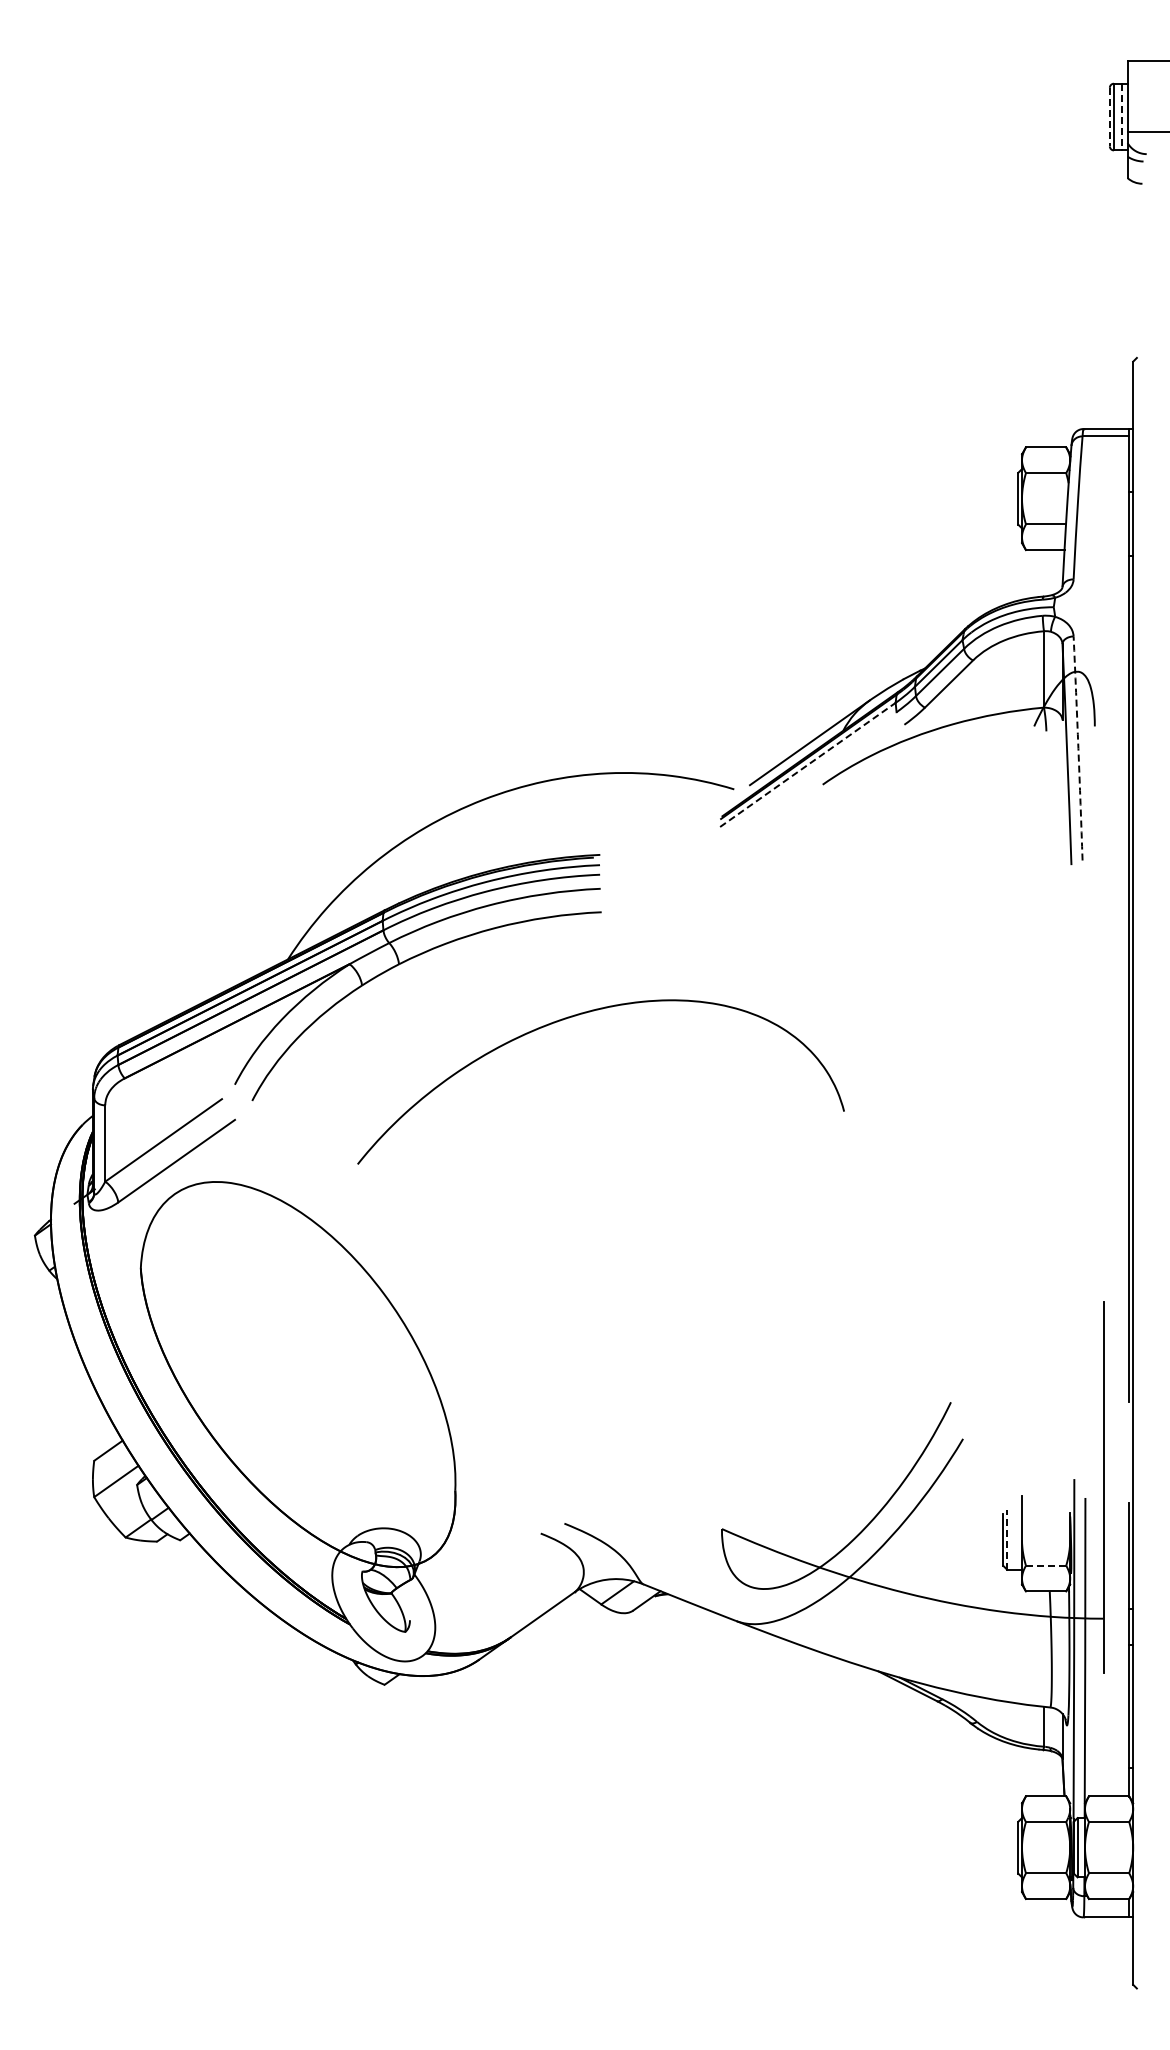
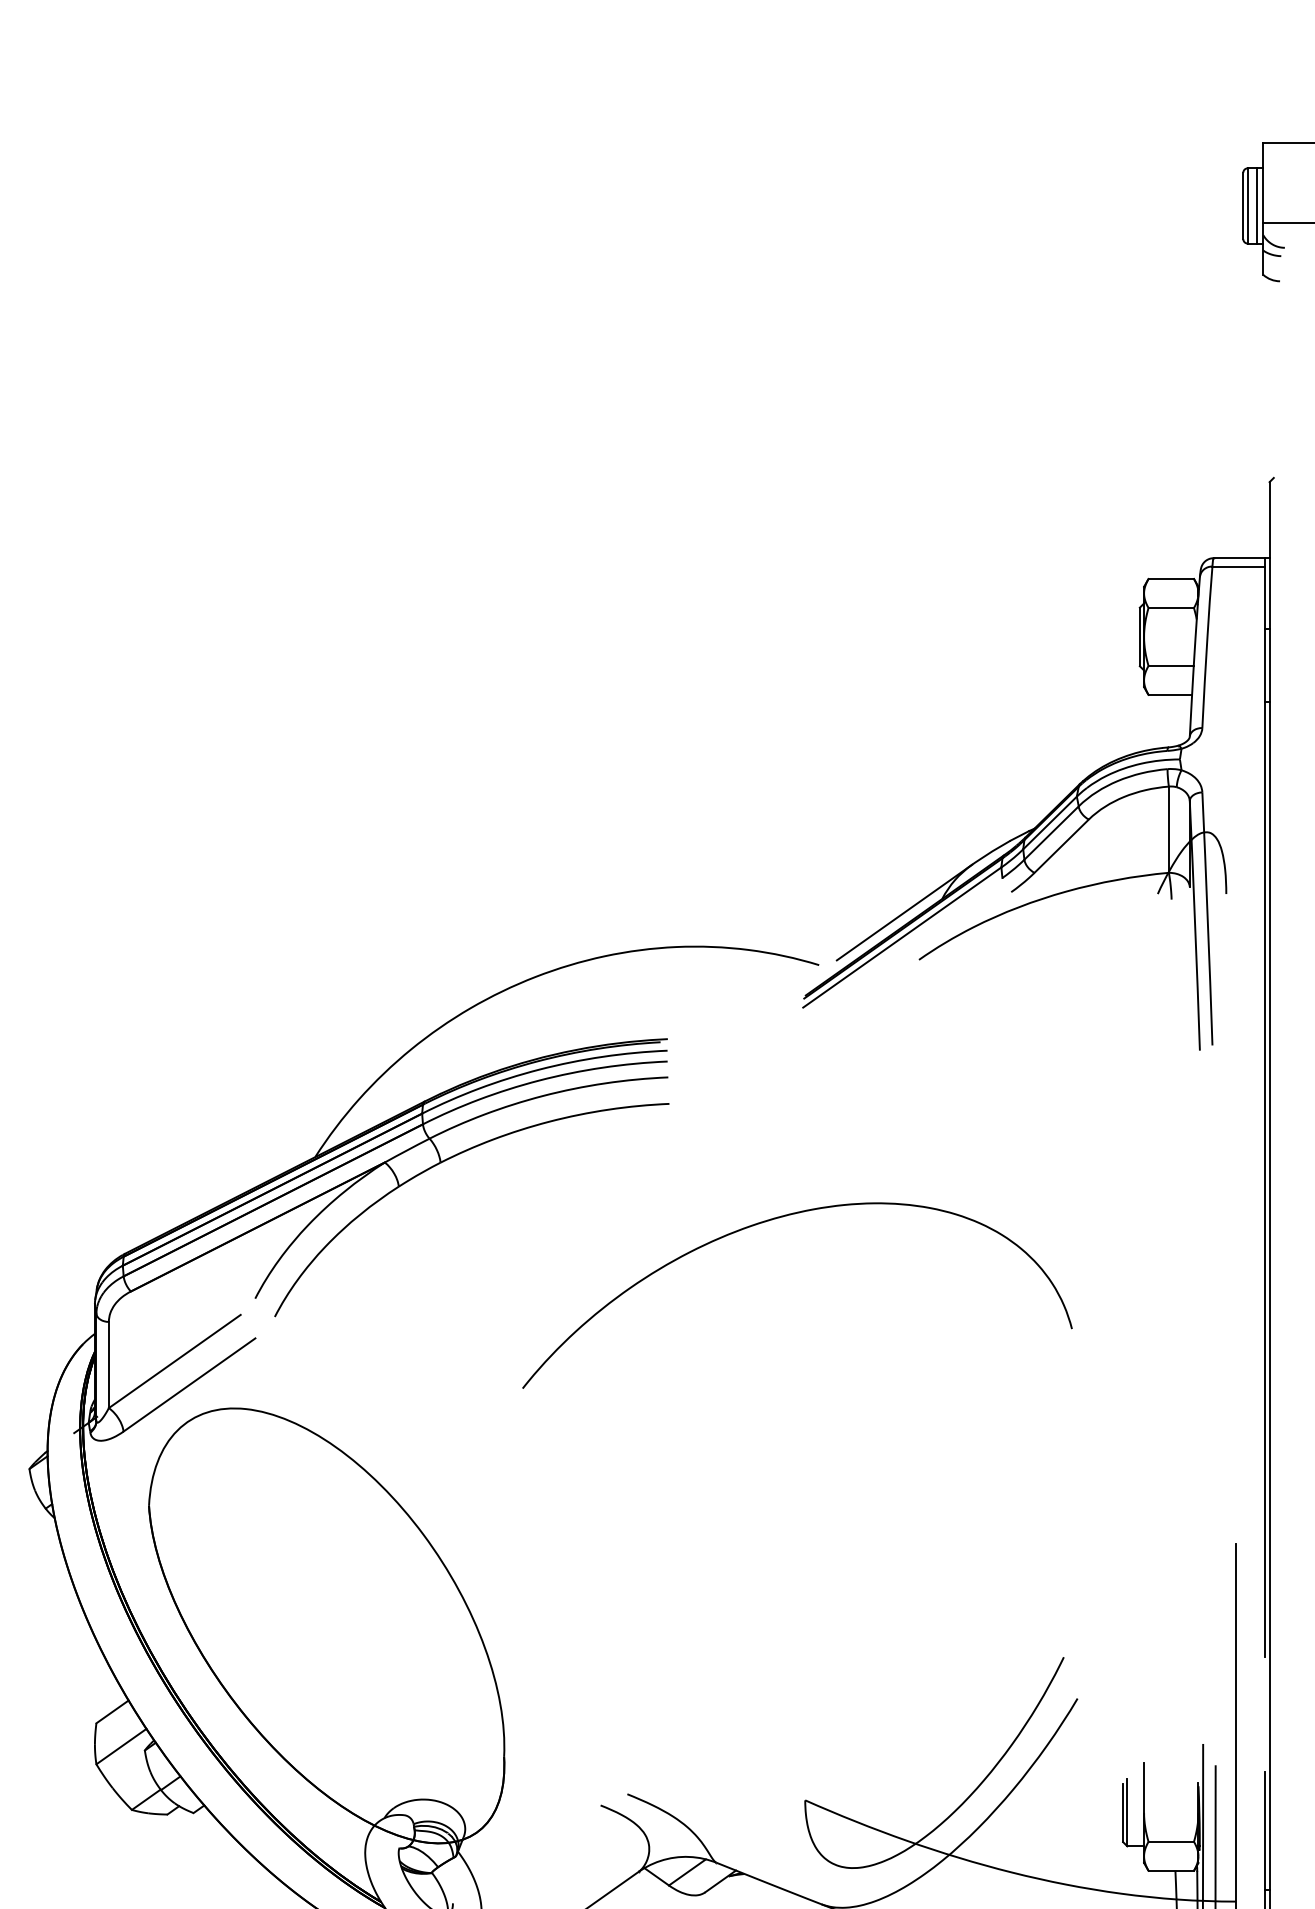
line: (1109, 117) -> (1242, 206), dashed -> solid
line: (1122, 117) -> (1257, 206), dashed -> solid
arc: (1078, 748) -> (1207, 918), dashed -> solid
line: (808, 764) -> (902, 937), dashed -> solid
curve: (579, 1015) -> (773, 1220), moved
line: (1007, 1540) -> (1127, 1813), dashed -> solid
line: (1045, 1565) -> (1170, 1841), dashed -> solid

